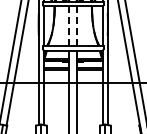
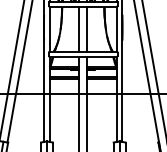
line: (69, 26) -> (78, 29), dashed -> solid
line: (76, 26) -> (86, 29), dashed -> solid

